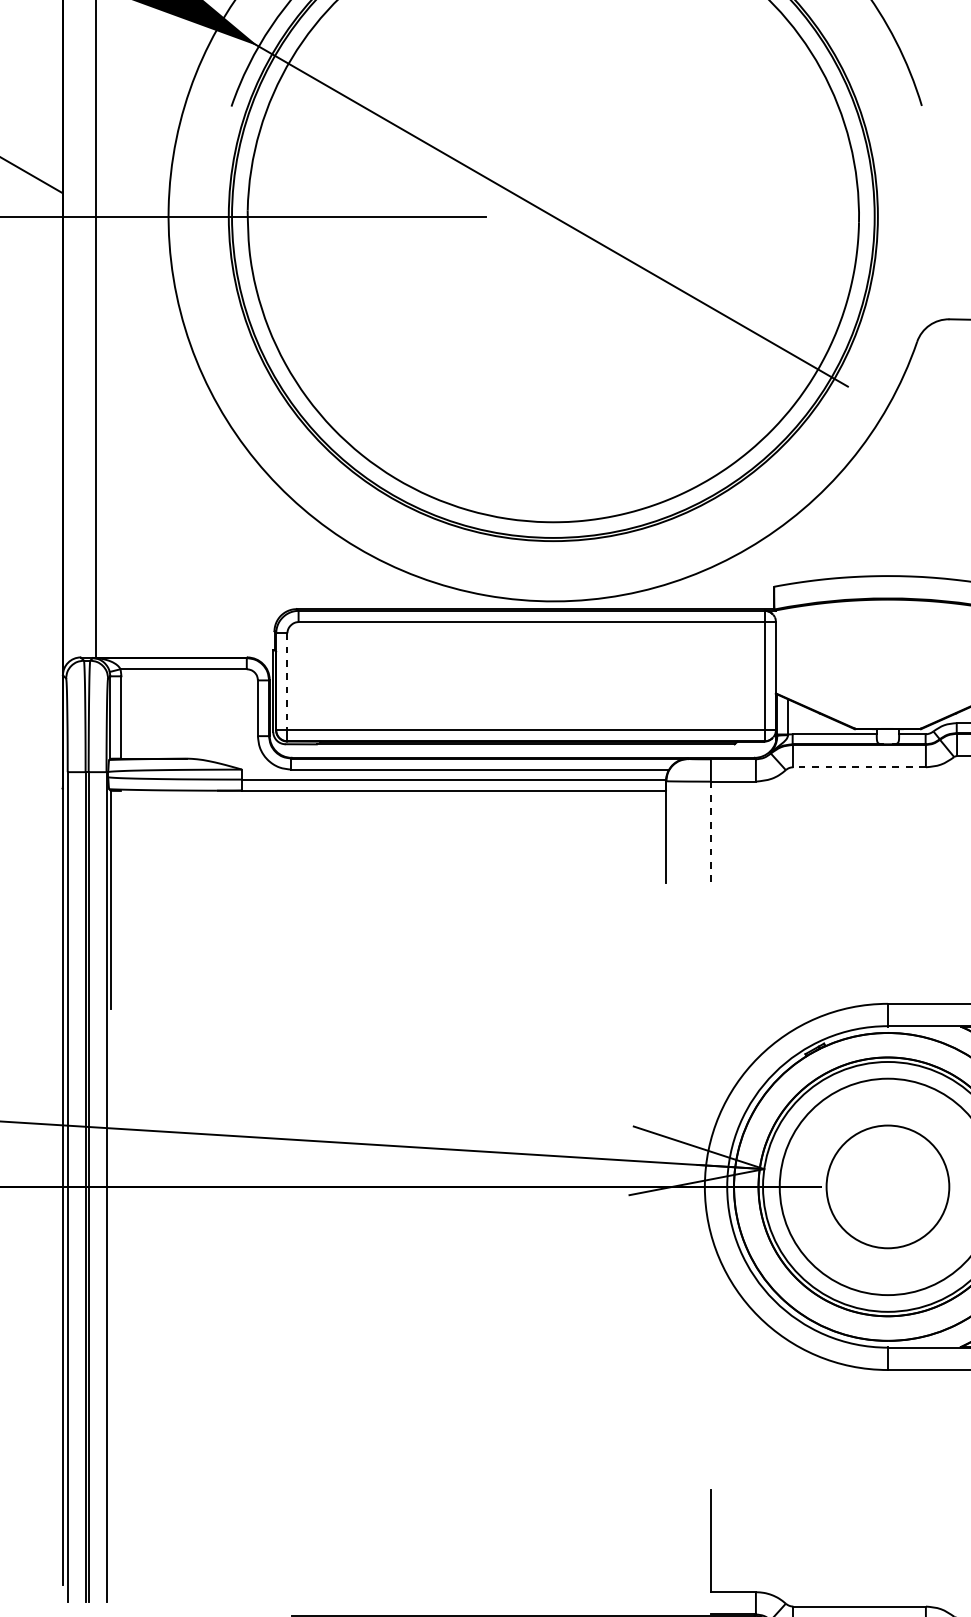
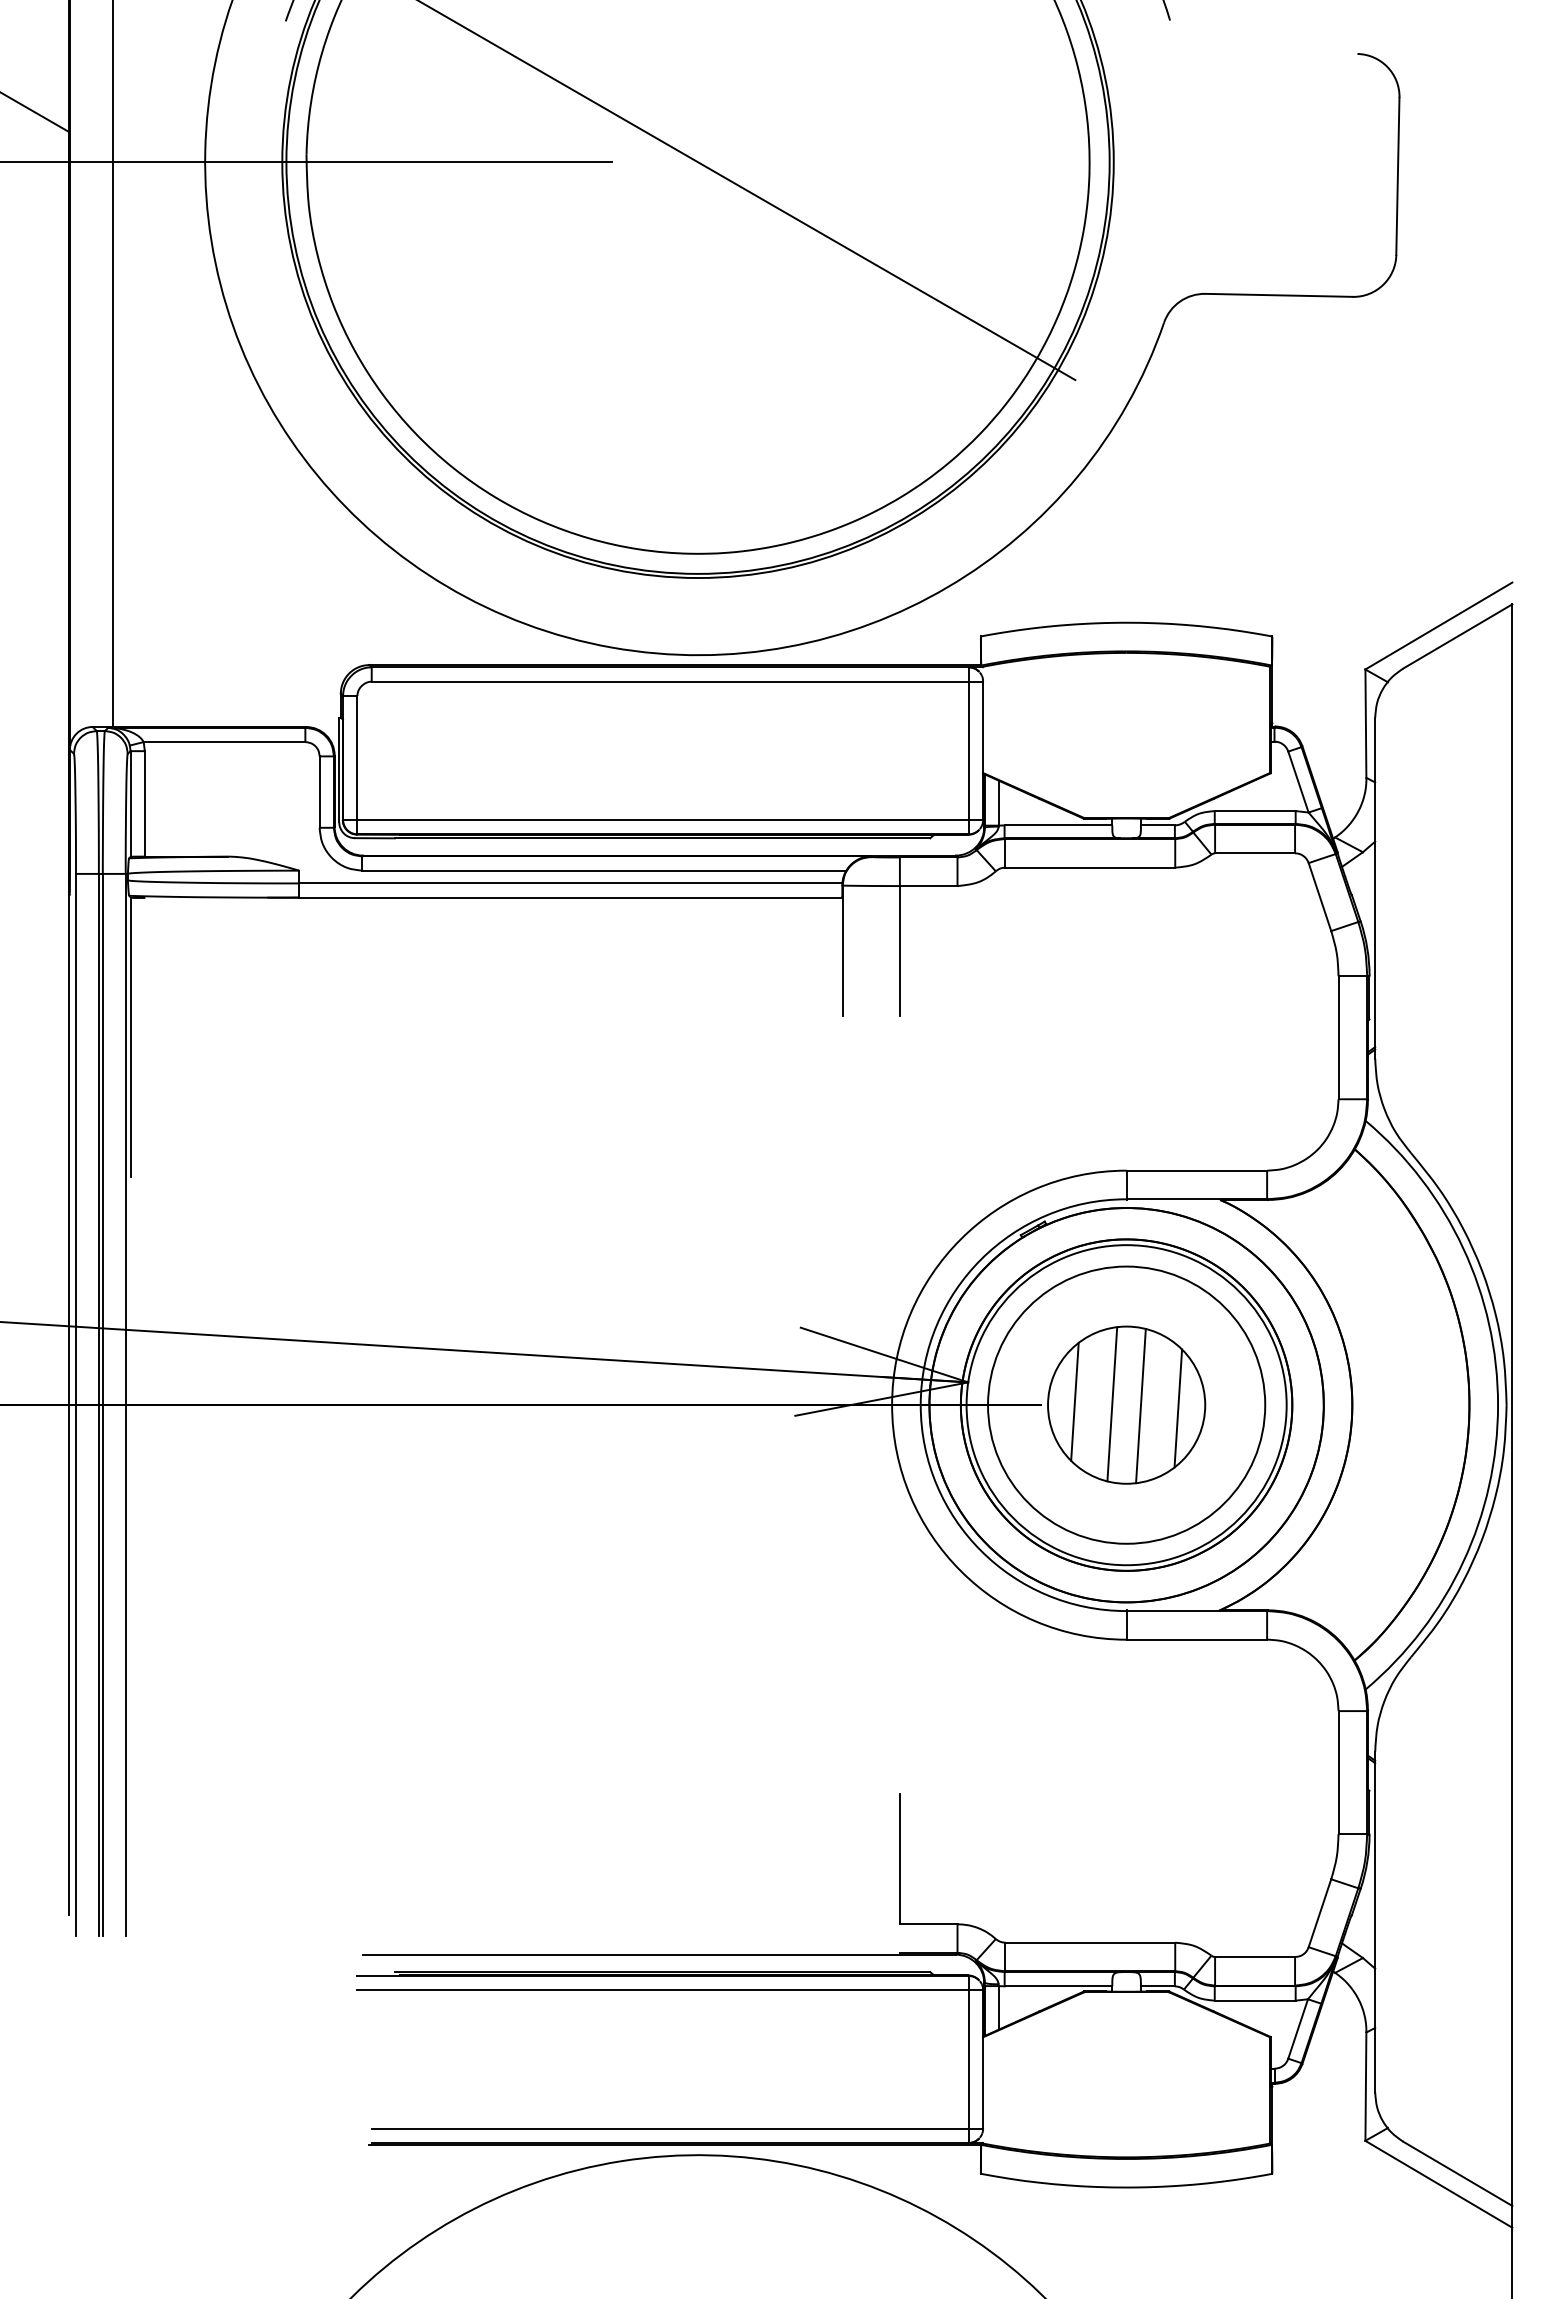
line: (287, 682) -> (357, 758), dashed -> solid
line: (859, 767) -> (1090, 867), dashed -> solid
line: (710, 832) -> (899, 951), dashed -> solid
line: (847, 1184) -> (1074, 1401), added
line: (876, 1186) -> (1112, 1404), added
line: (898, 1187) -> (1140, 1405), added
line: (928, 1189) -> (1178, 1408), added

